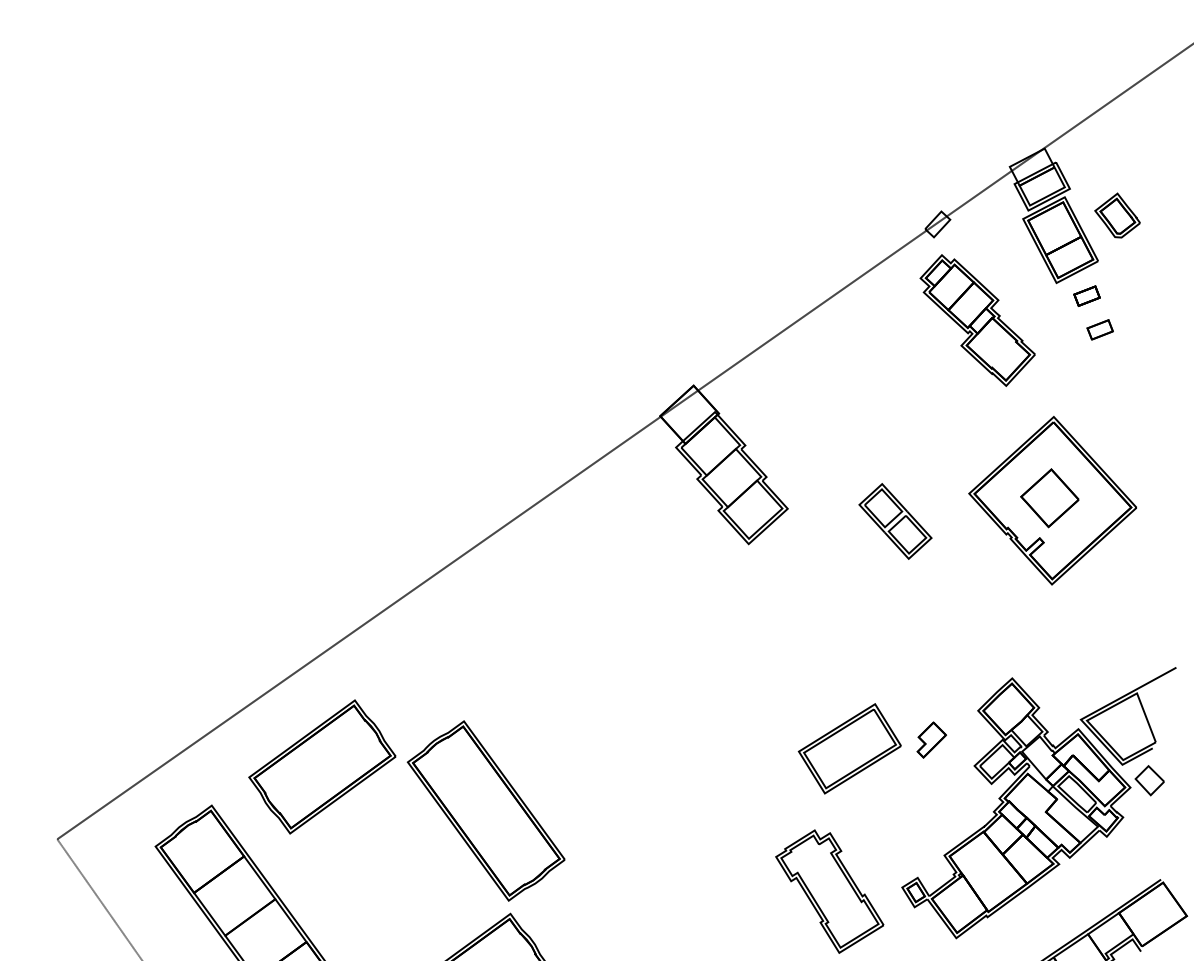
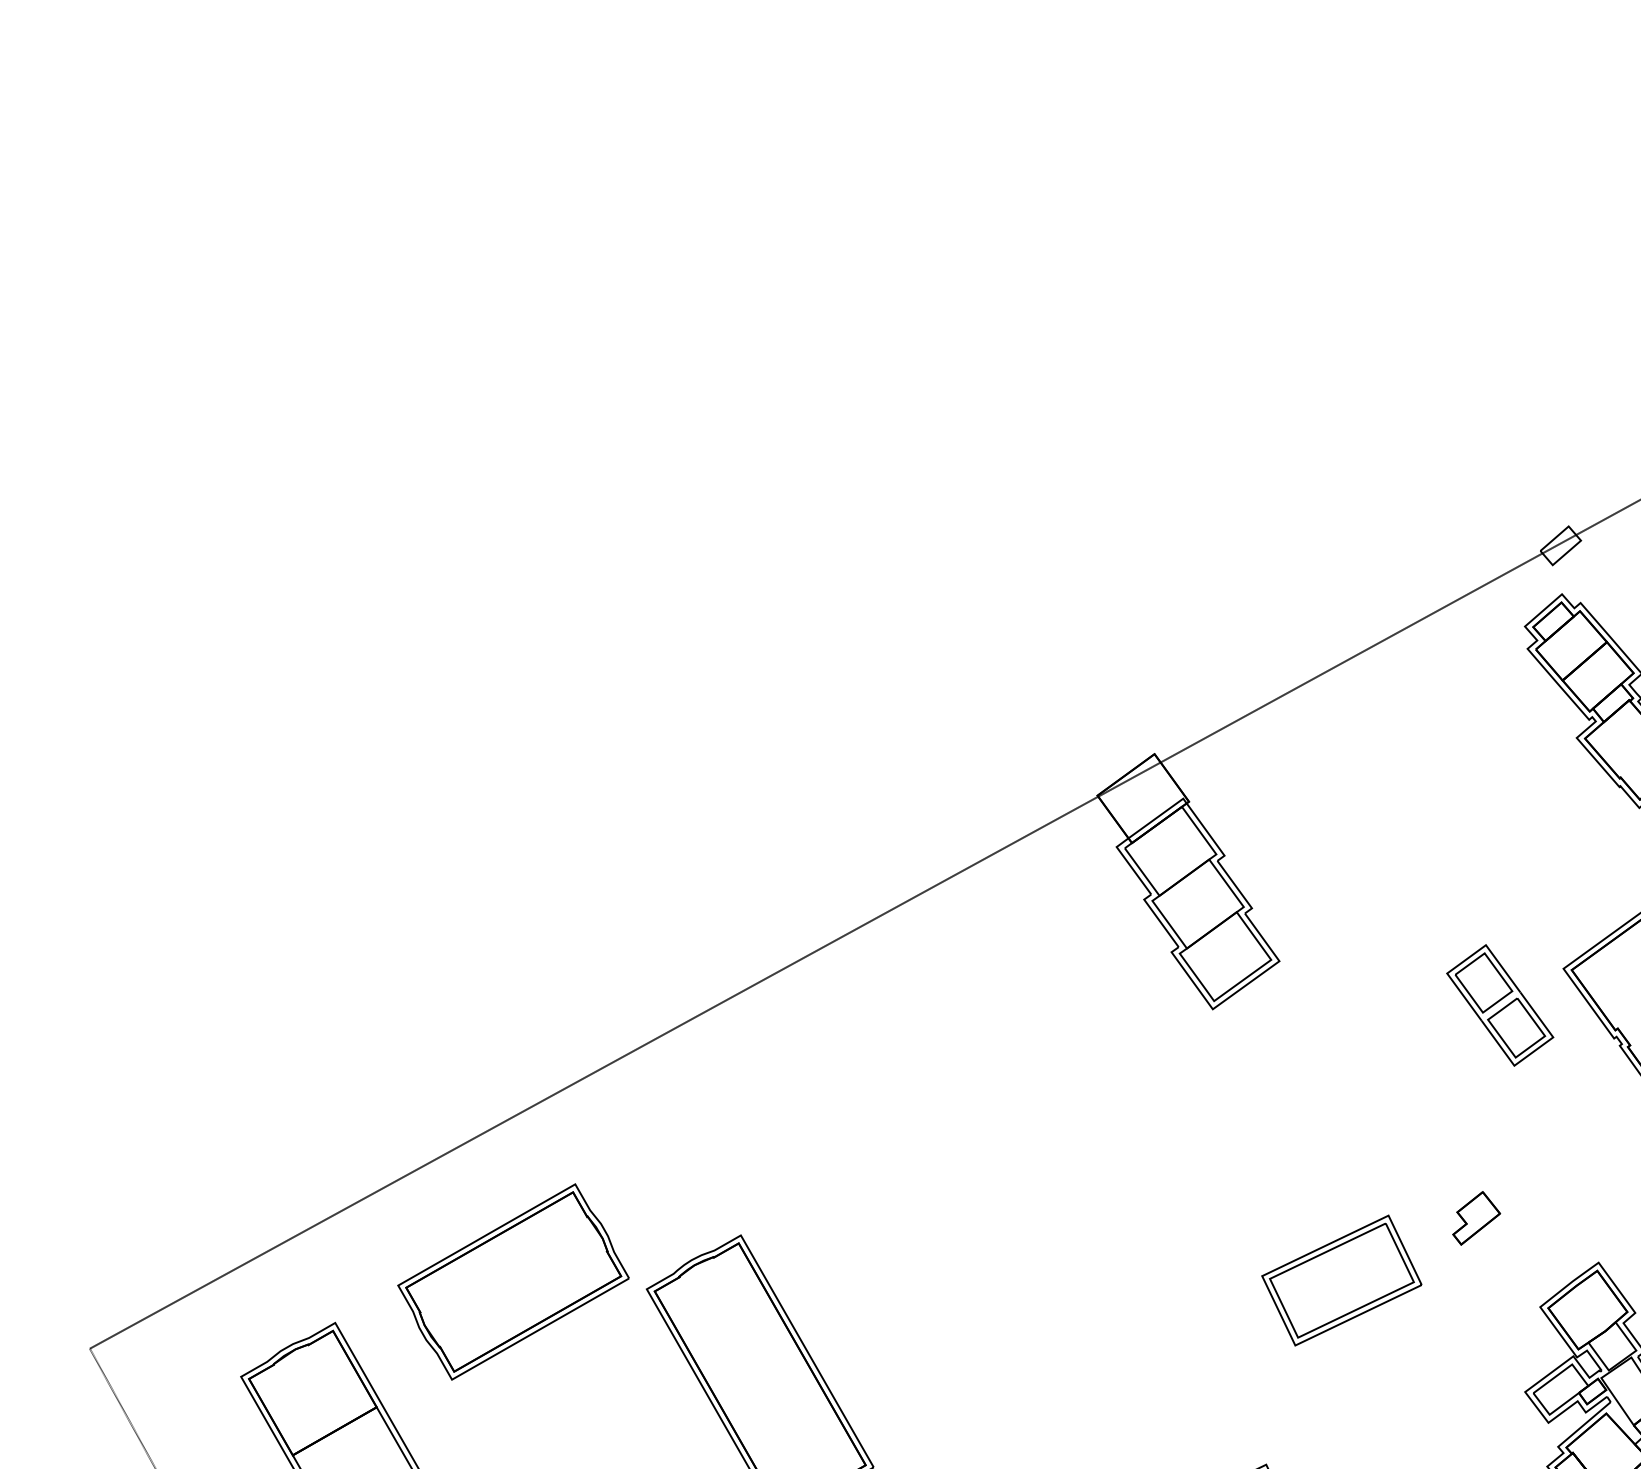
part: (895, 521) -> (1500, 1005), moved
part: (931, 739) -> (1476, 1217), moved
part: (849, 748) -> (1341, 1279), moved

